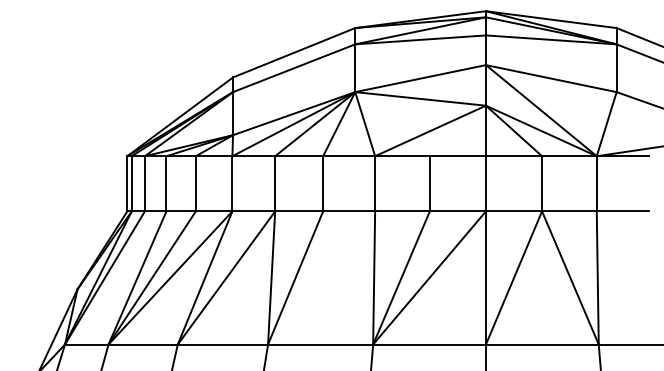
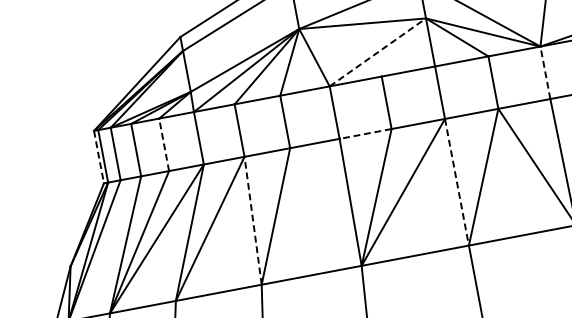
line: (430, 130) -> (377, 52), solid -> dashed
line: (127, 183) -> (99, 156), solid -> dashed
line: (195, 183) -> (163, 144), solid -> dashed
line: (596, 183) -> (545, 72), solid -> dashed
line: (402, 211) -> (365, 134), solid -> dashed
line: (271, 277) -> (252, 220), solid -> dashed
line: (485, 277) -> (456, 181), solid -> dashed

